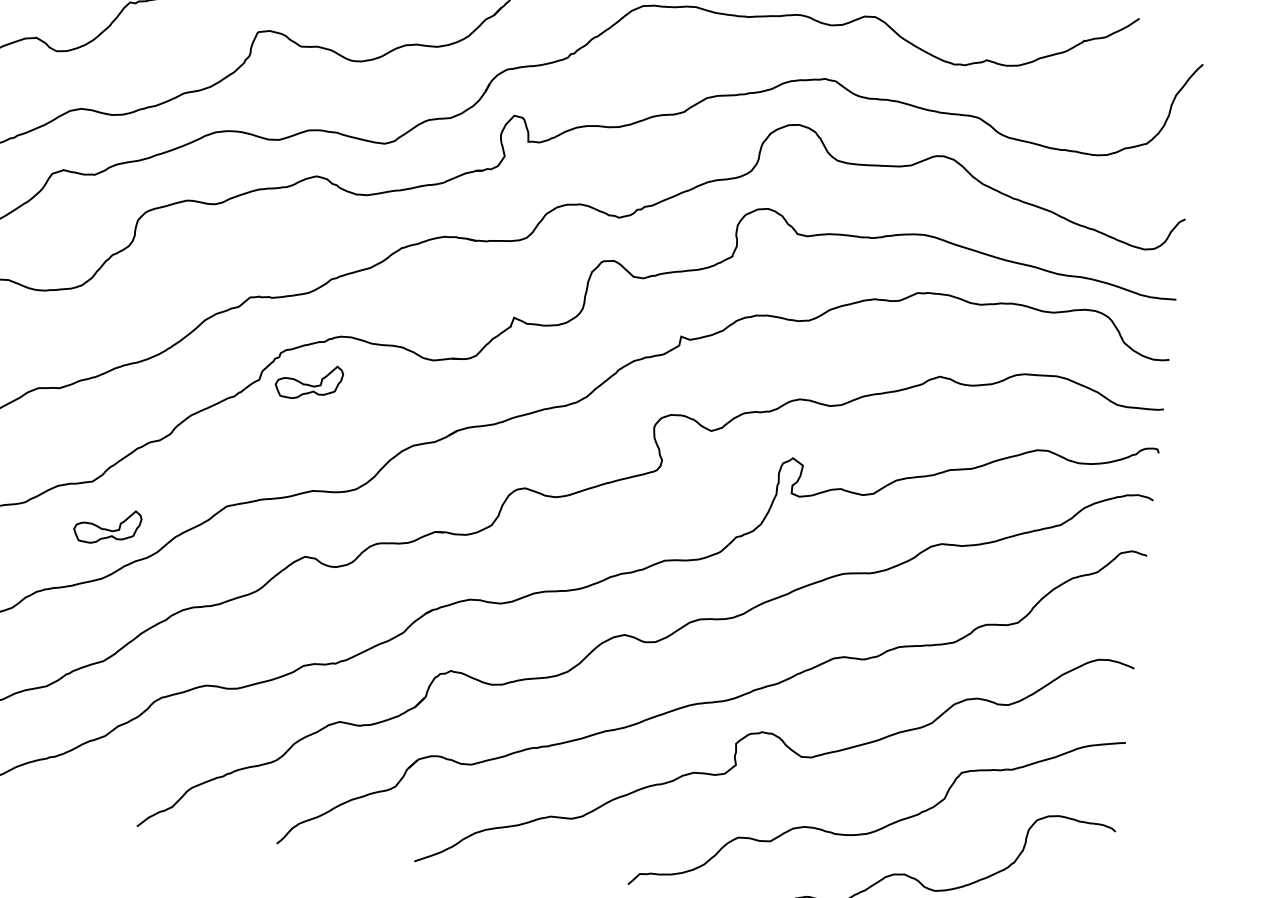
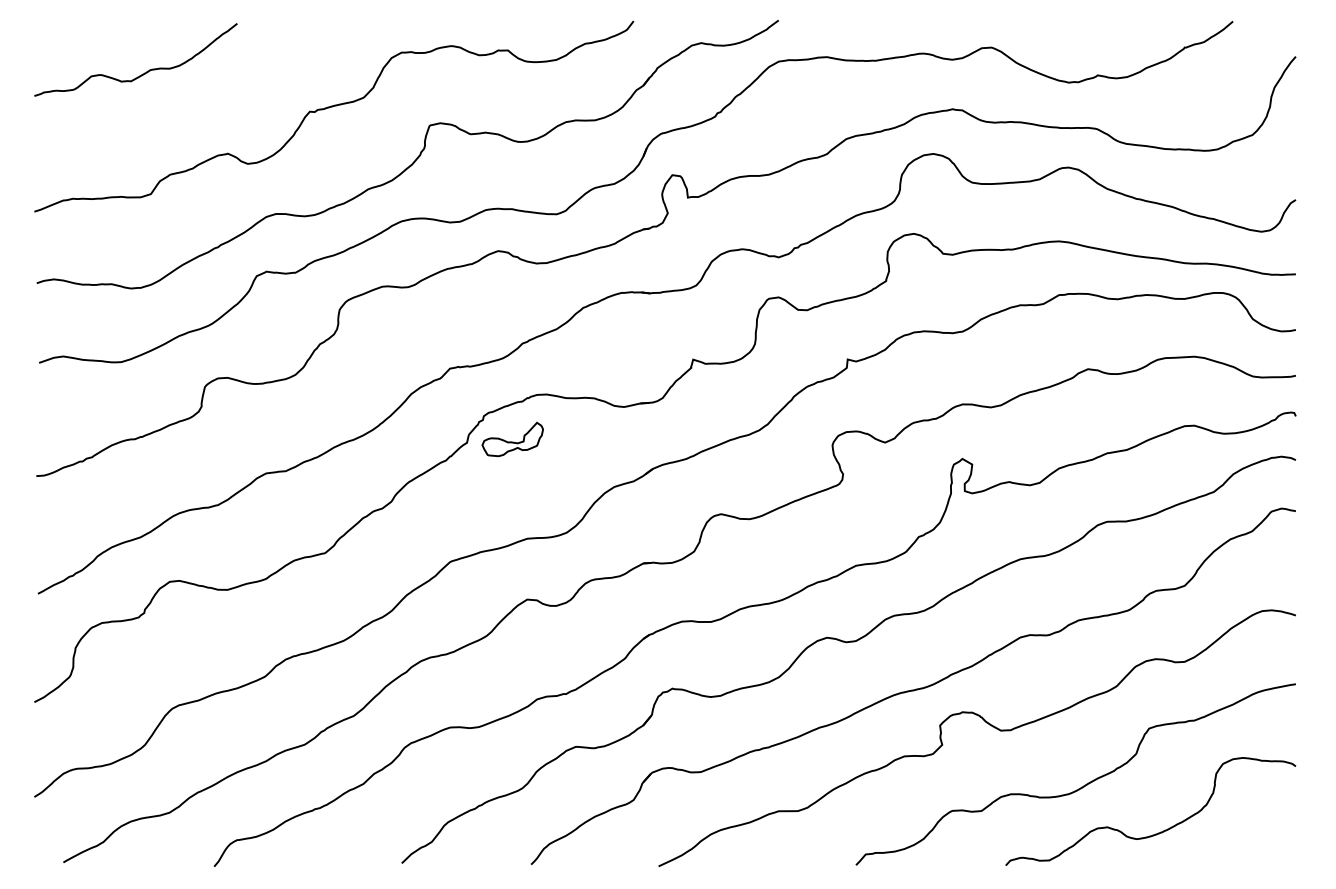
part: (107, 526) -> (343, 592), removed

